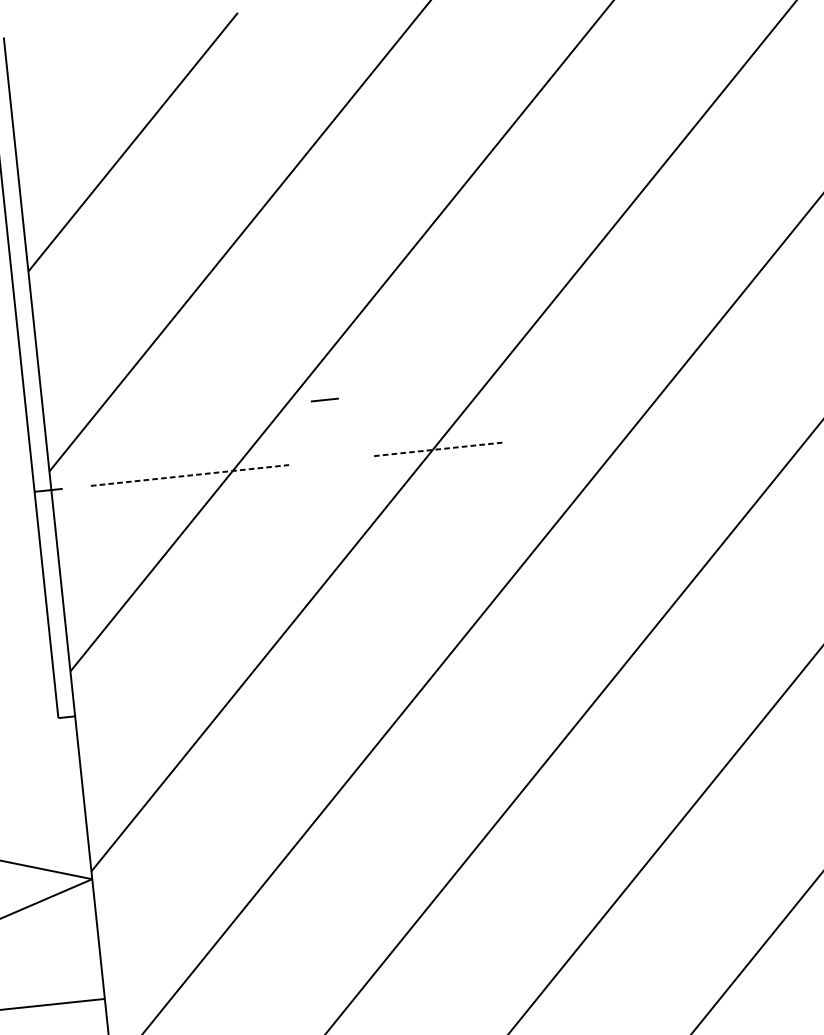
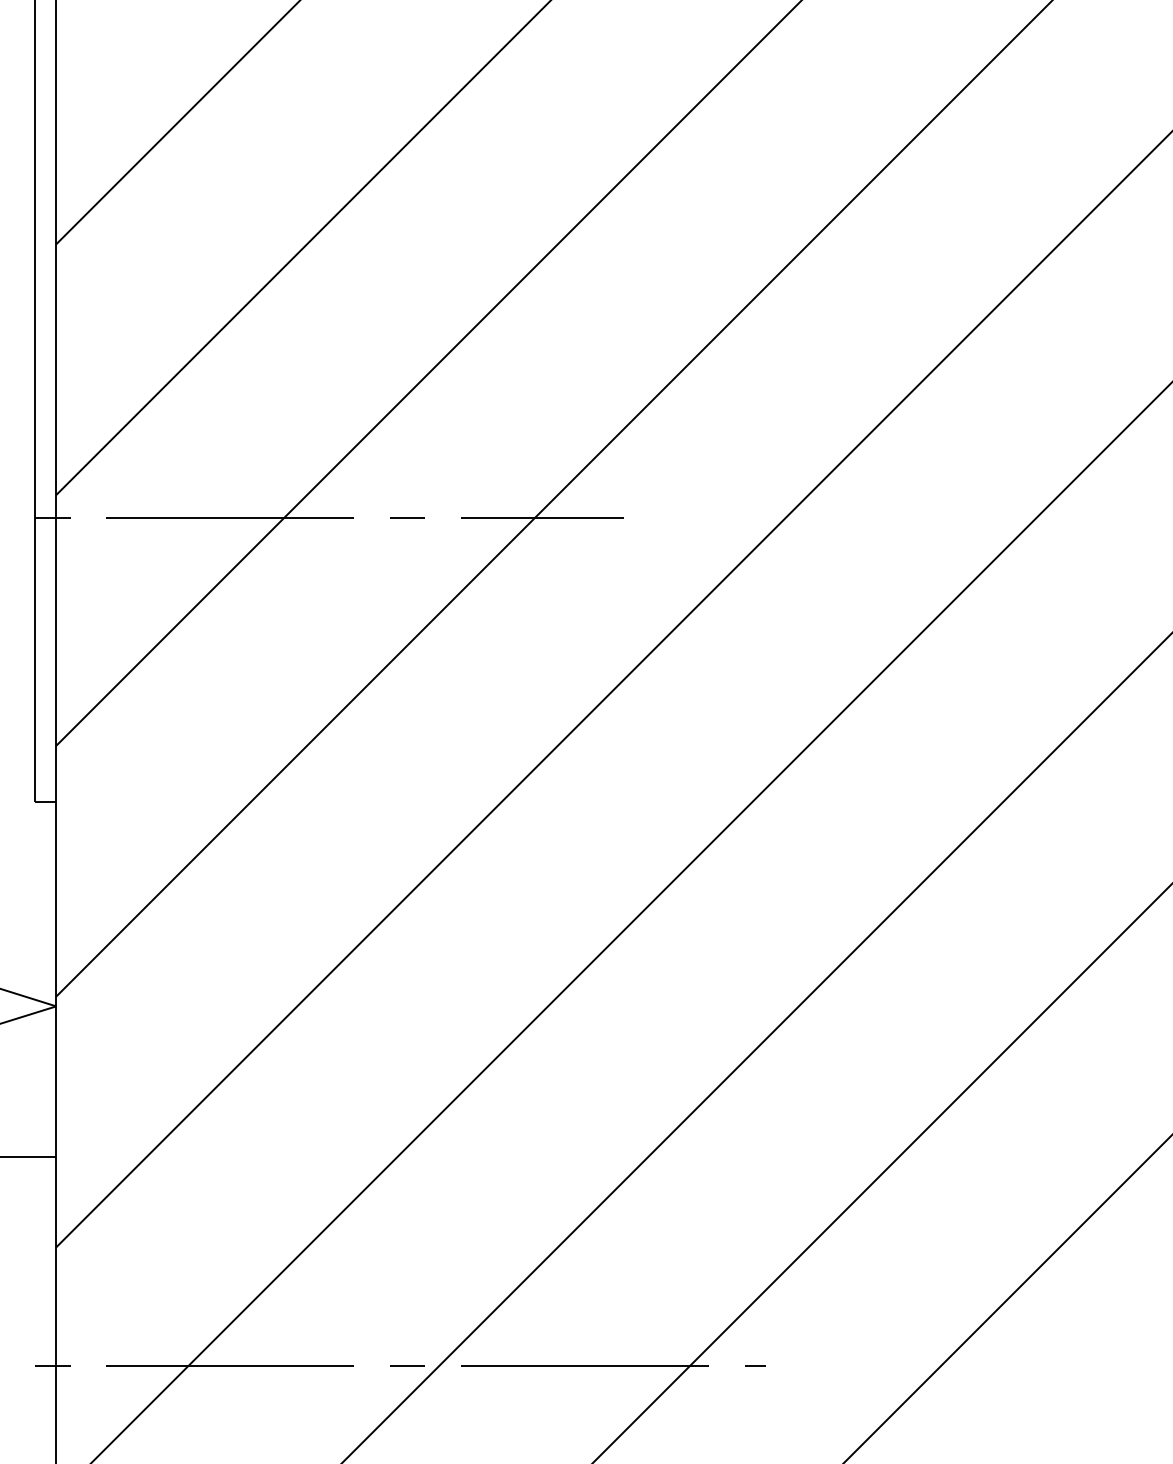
line: (325, 399) -> (407, 517), moved
line: (439, 449) -> (542, 518), dashed -> solid
line: (190, 475) -> (230, 518), dashed -> solid

